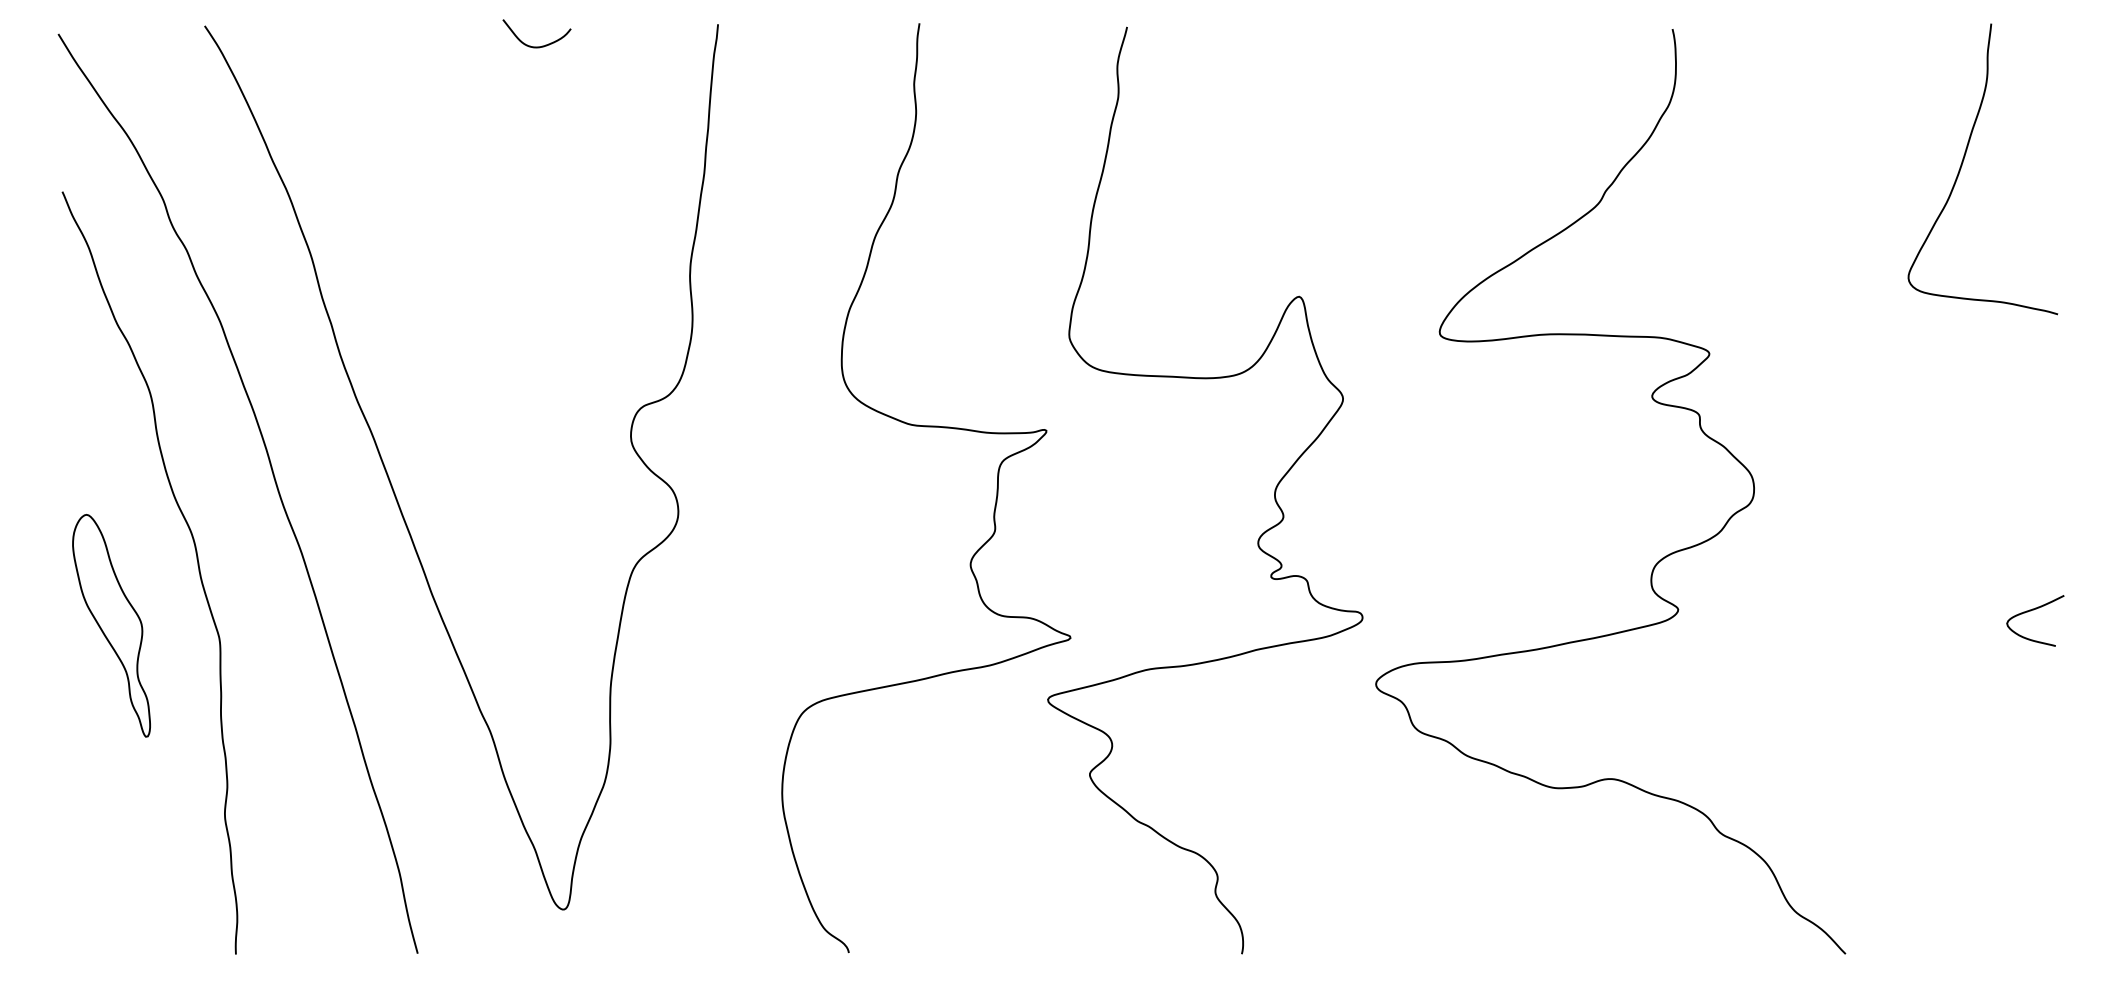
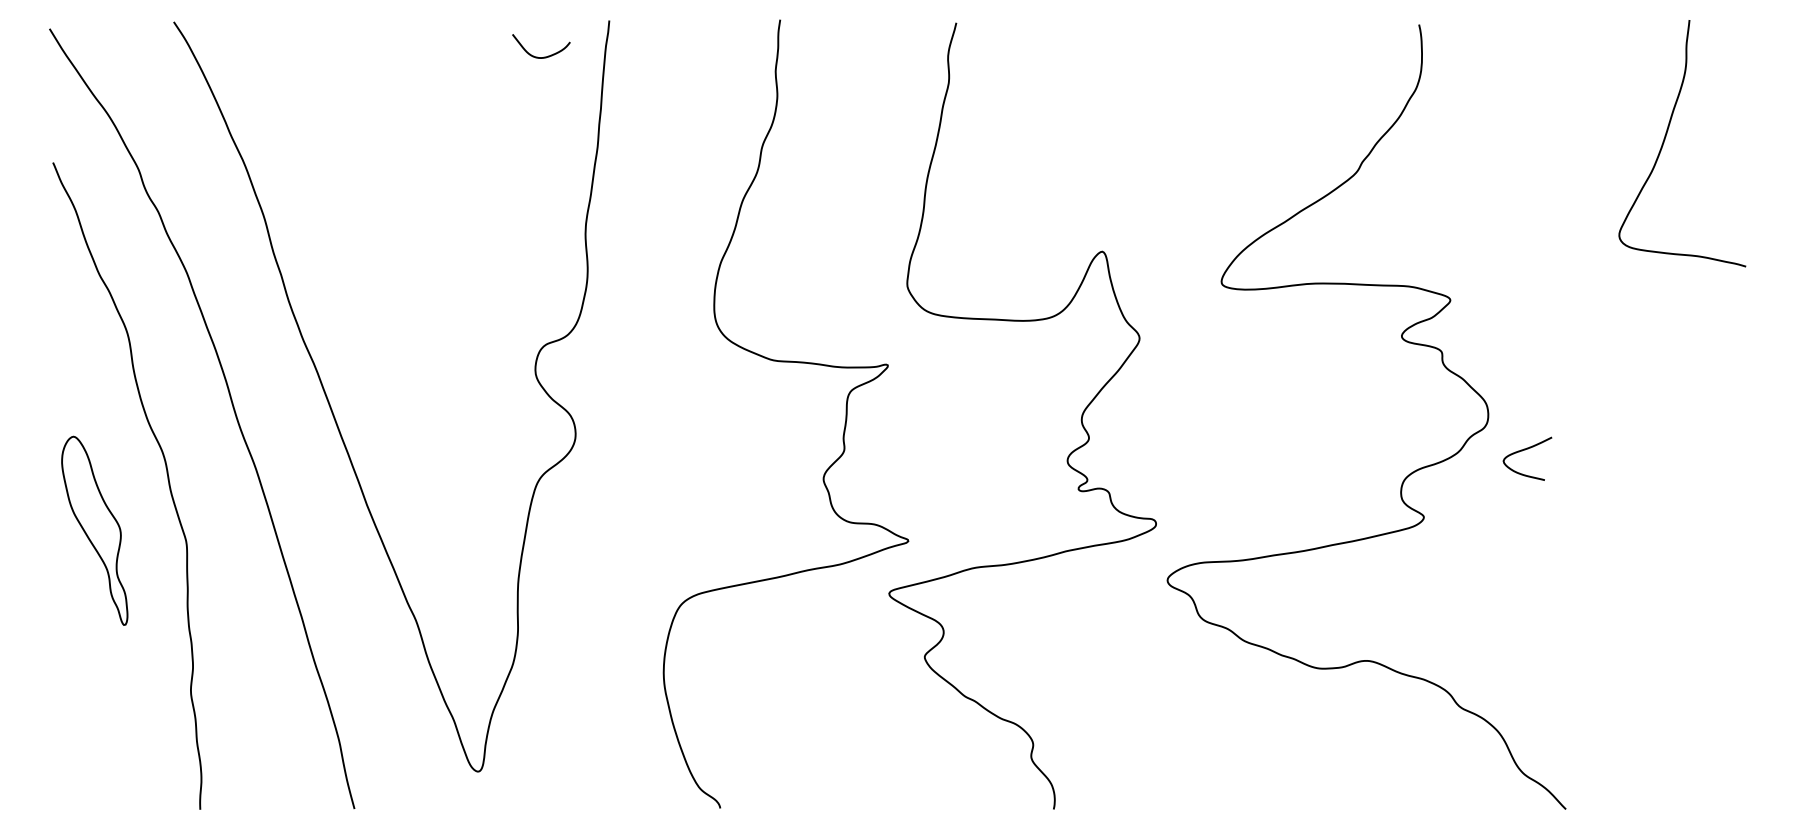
curve: (536, 46) -> (540, 57), moved
curve: (2033, 610) -> (1525, 450), moved

